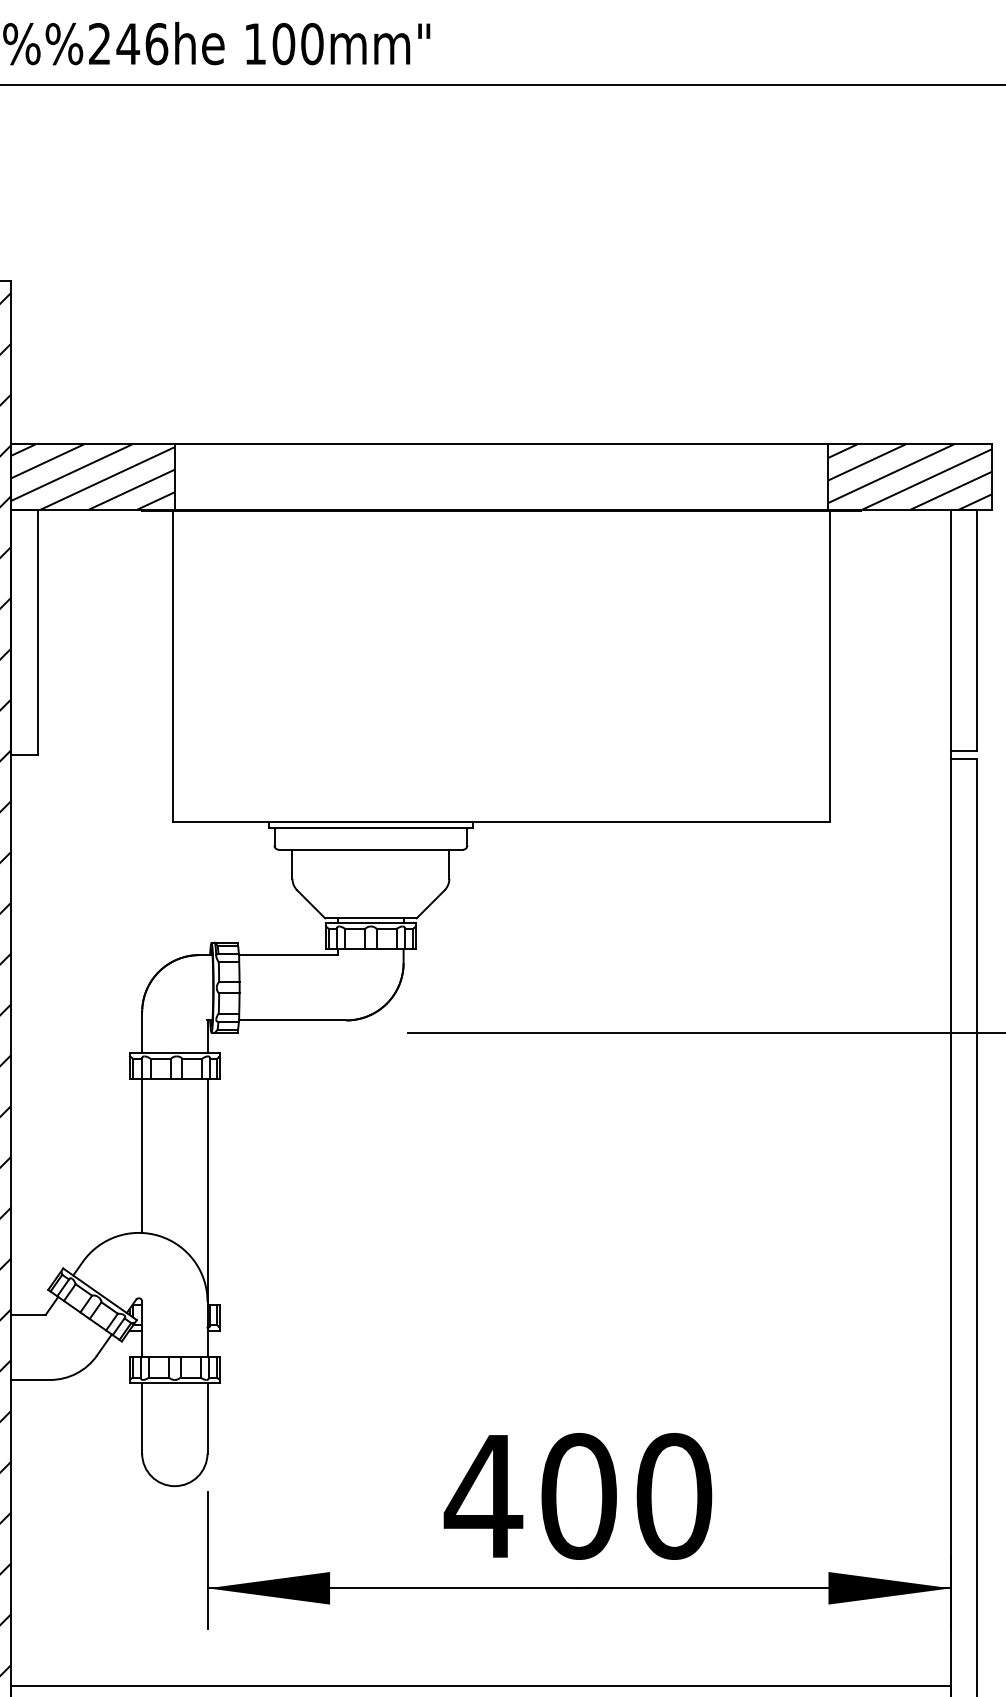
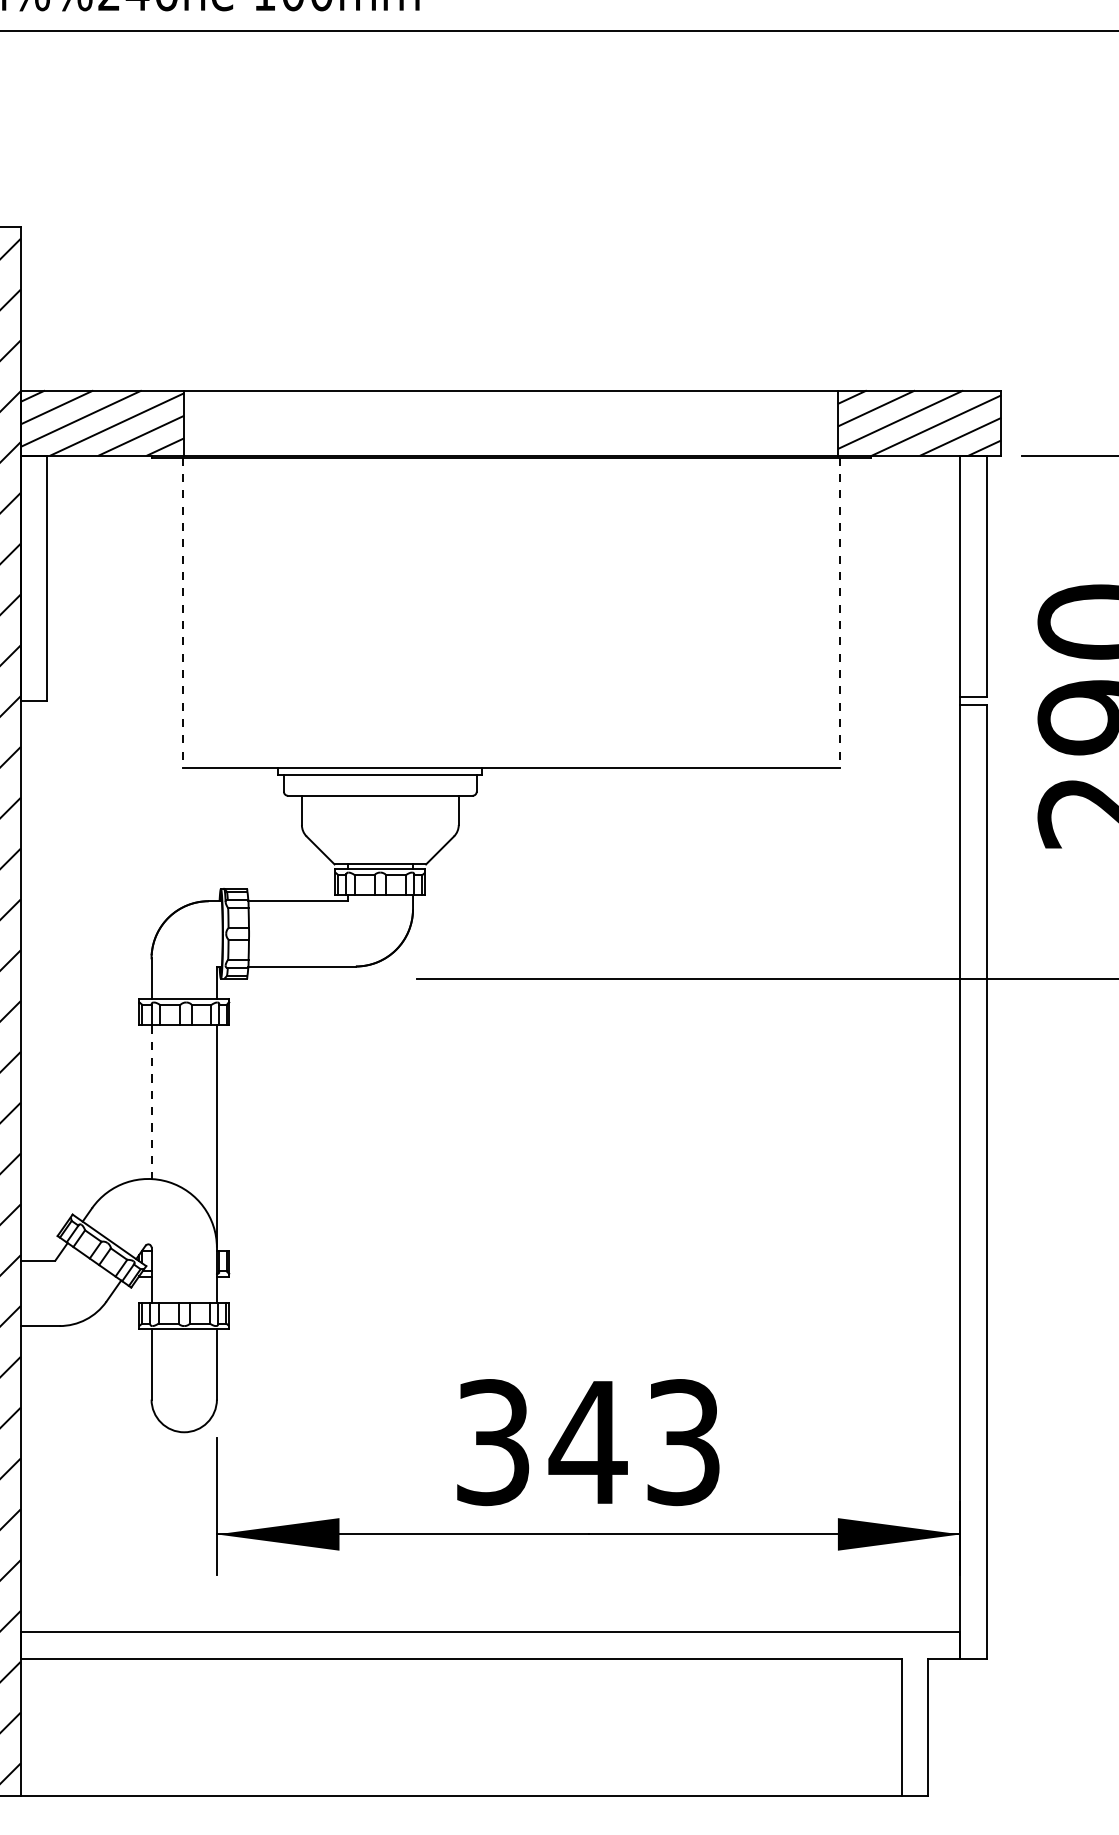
line: (173, 667) -> (182, 613), solid -> dashed
line: (830, 667) -> (839, 613), solid -> dashed
line: (142, 1156) -> (151, 1102), solid -> dashed
text: (578, 1496) -> (587, 1442), 400 -> 343

